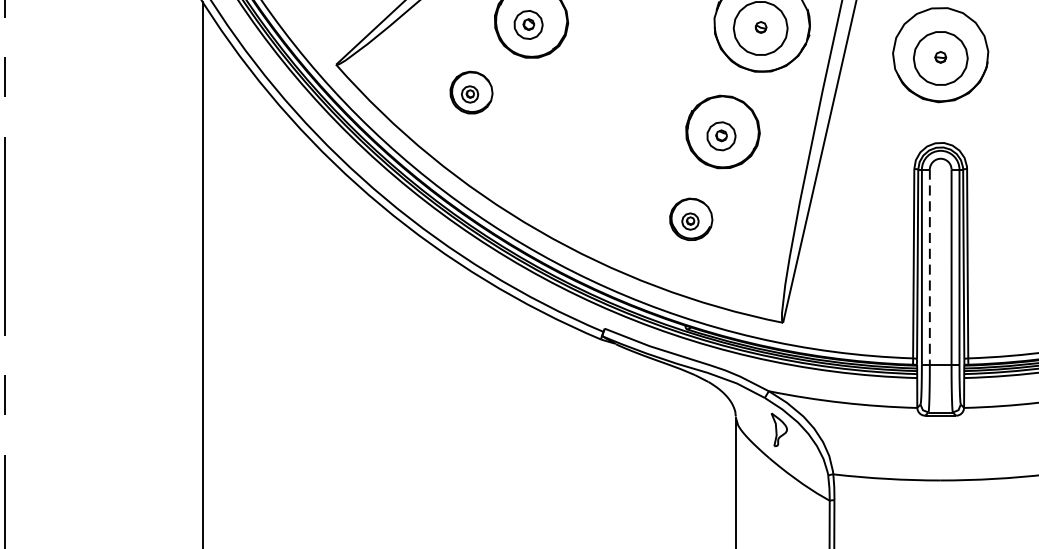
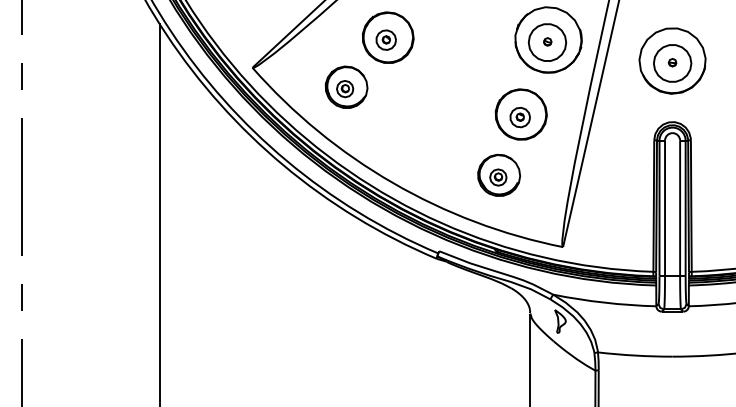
part: (471, 91) -> (346, 86), size x1.43
part: (691, 218) -> (499, 174), size x1.43
line: (930, 267) -> (665, 208), dashed -> solid

